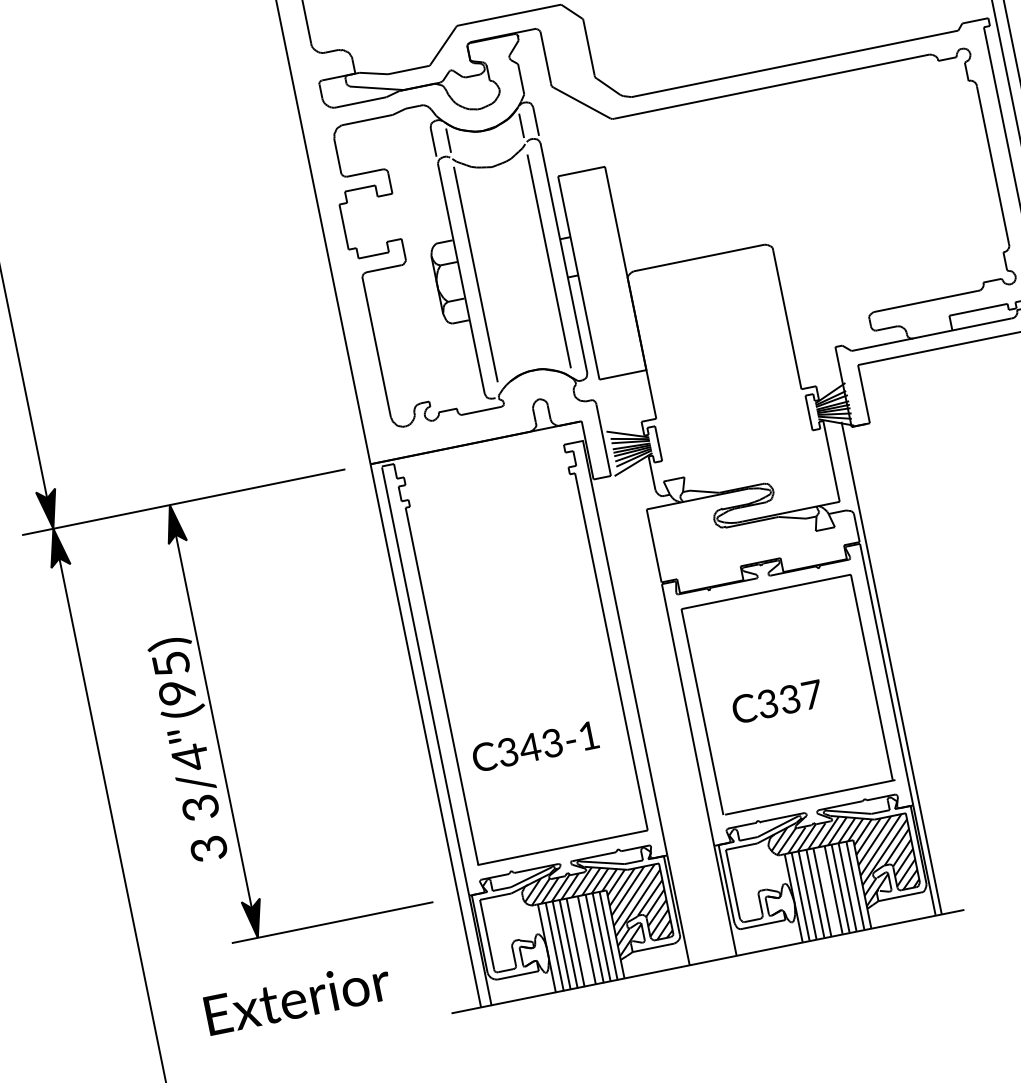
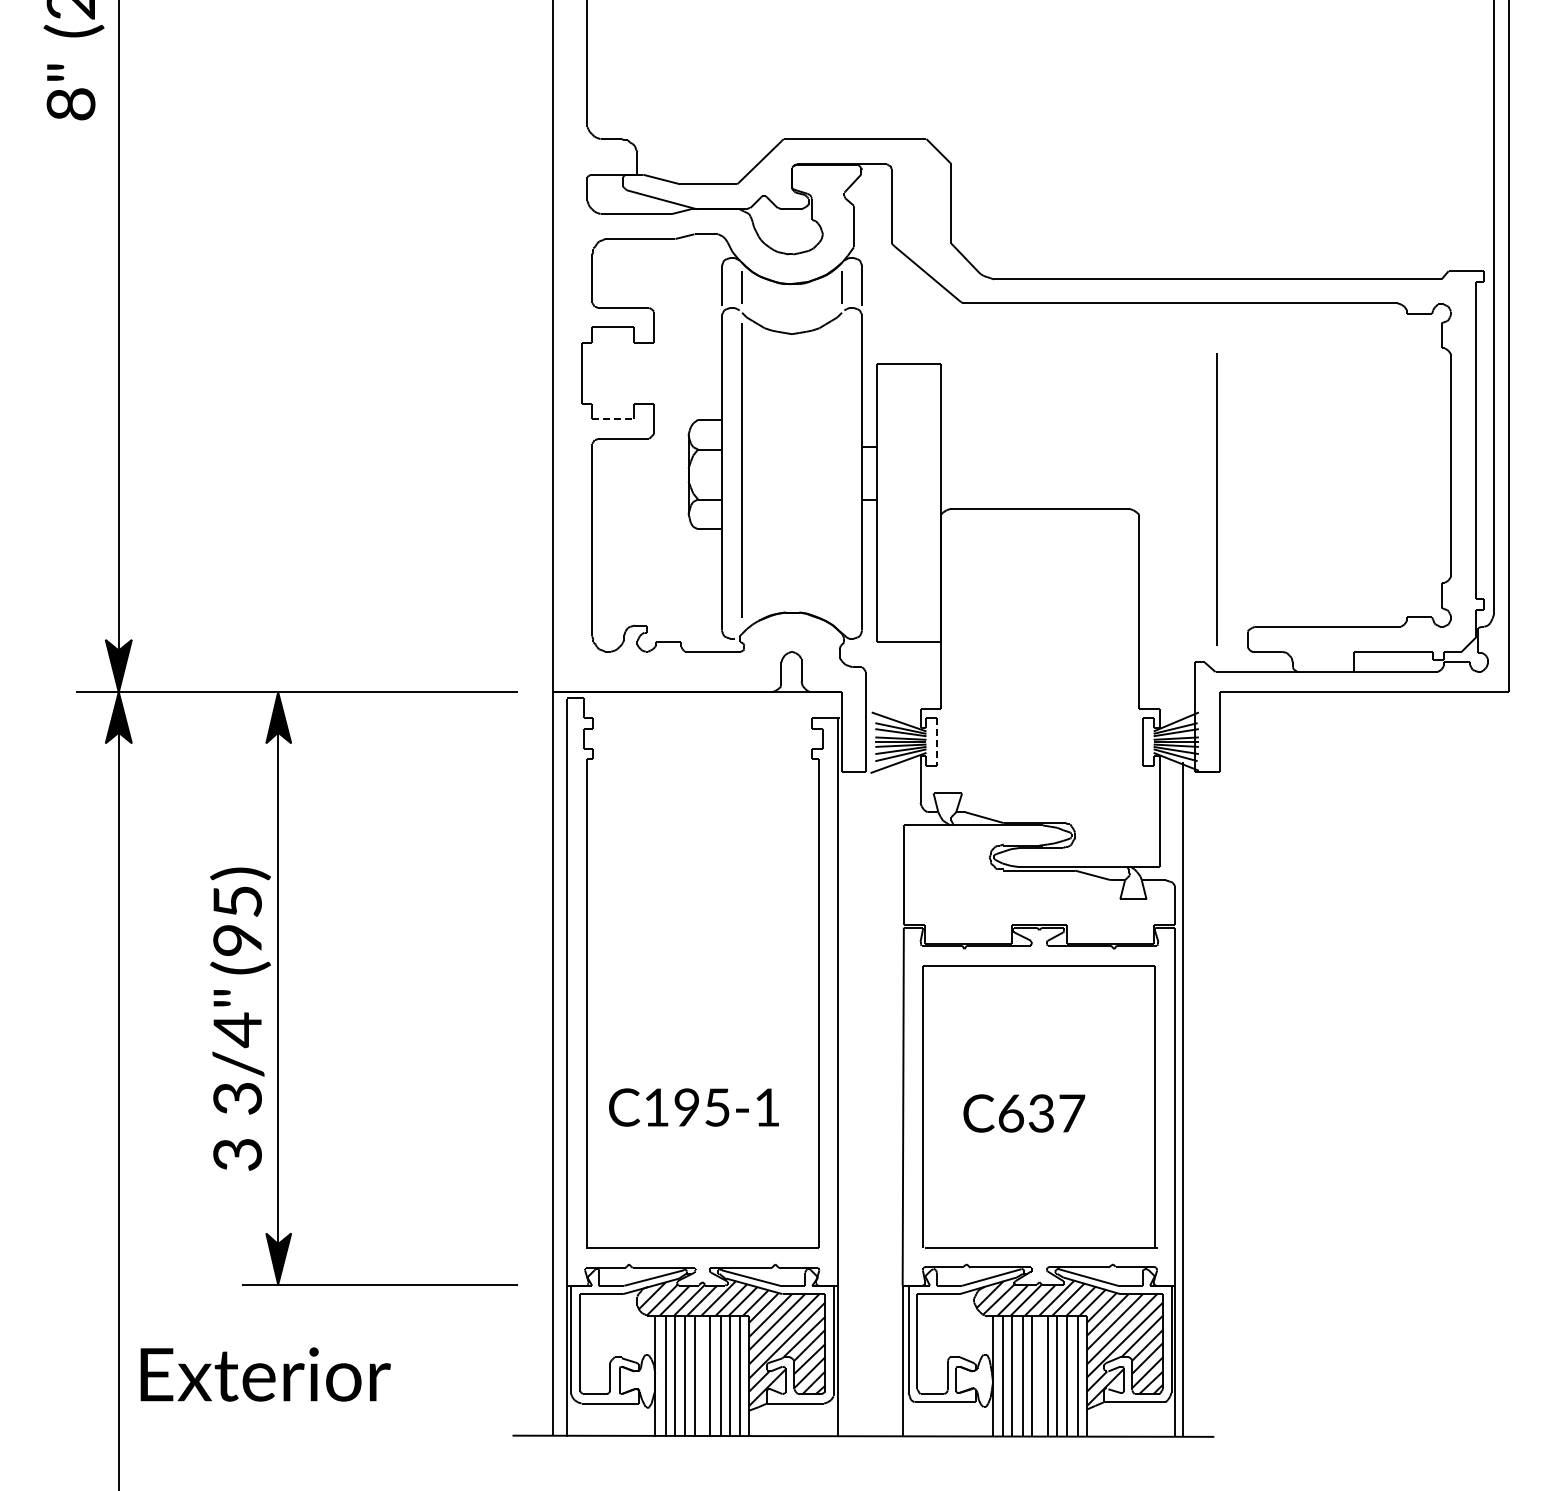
line: (374, 255) -> (613, 418), solid -> dashed
line: (548, 261) -> (1216, 499), moved
line: (658, 443) -> (937, 742), solid -> dashed
text: (768, 703) -> (1011, 1113), C337 -> C637
text: (529, 747) -> (686, 1107), C343-1 -> C195-1
text: (297, 998) -> (265, 1374), moved

